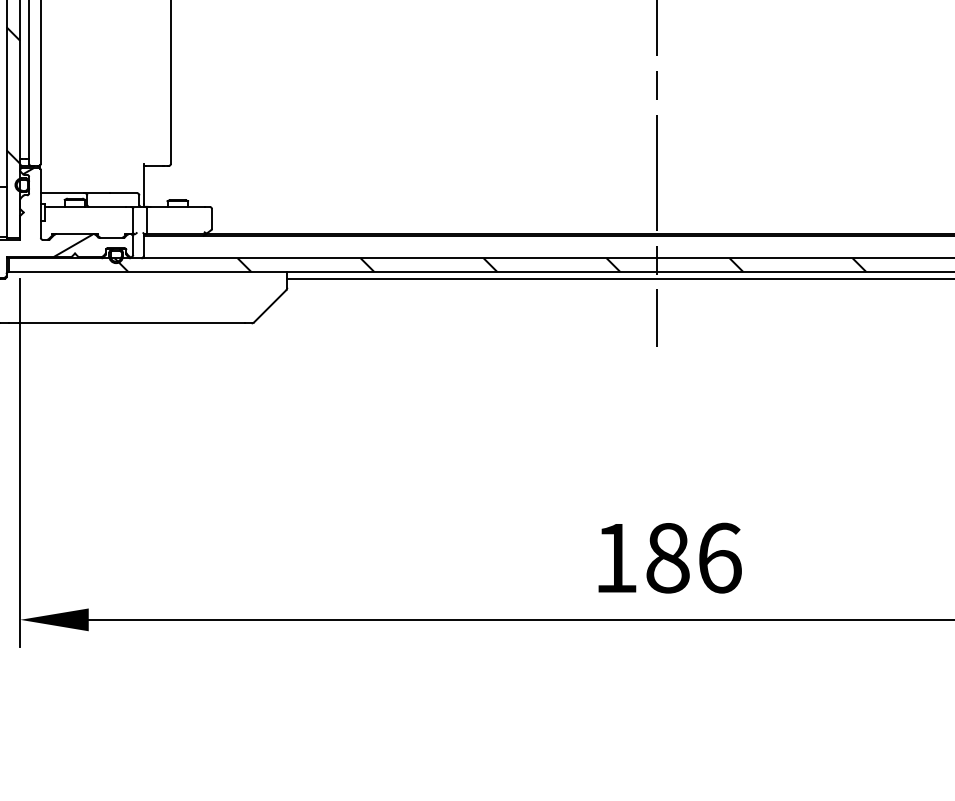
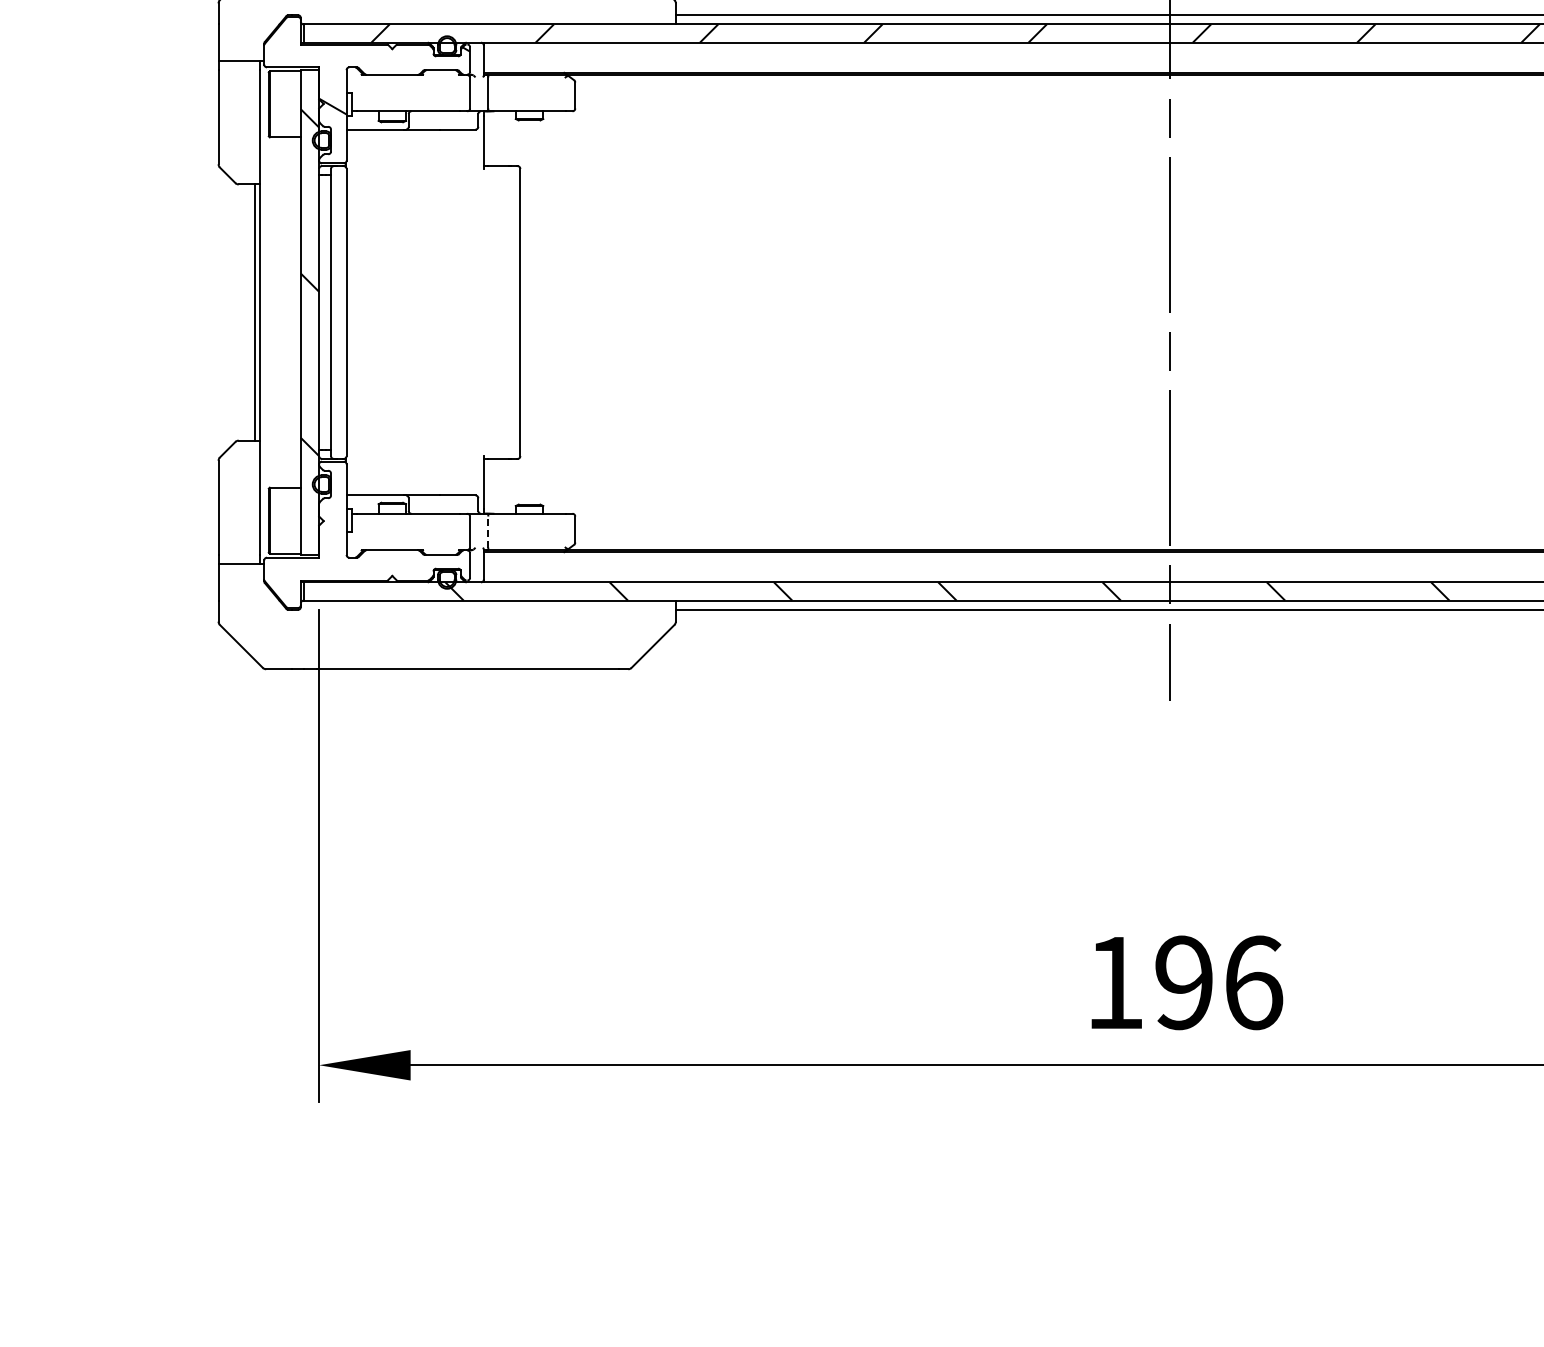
hatch: (57, 212) -> (369, 520), removed
line: (147, 221) -> (488, 532), solid -> dashed
text: (668, 557) -> (1184, 982), 186 -> 196

